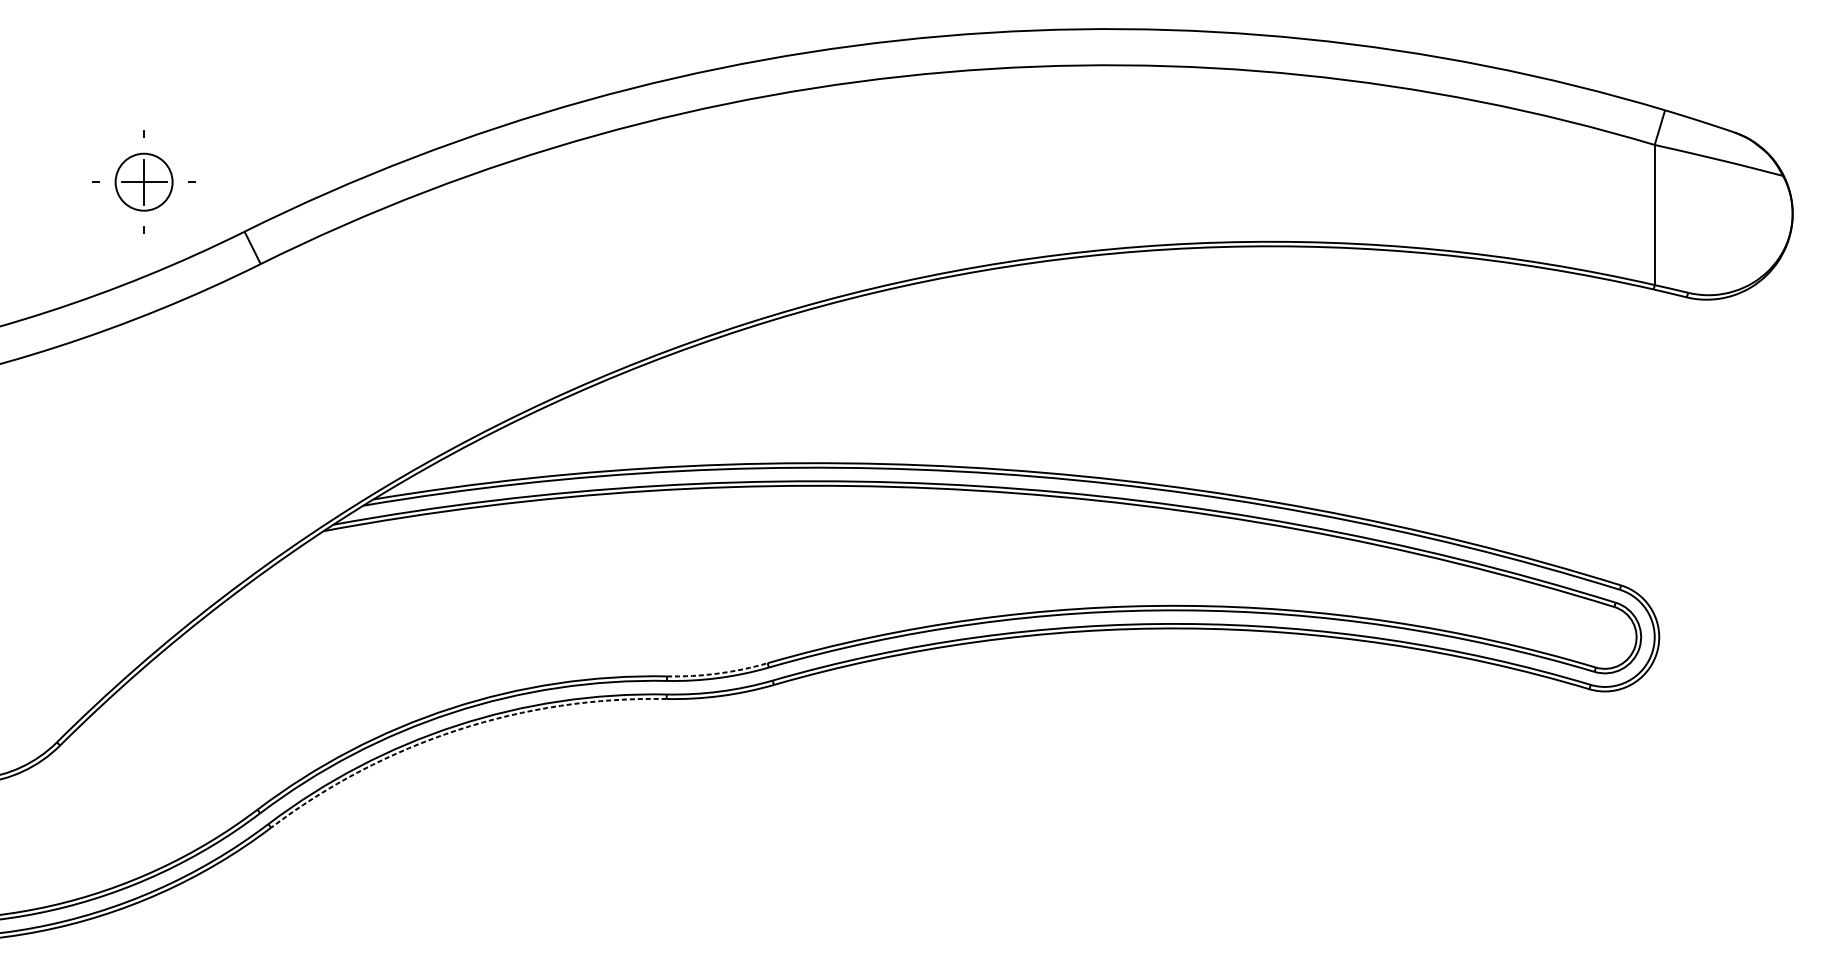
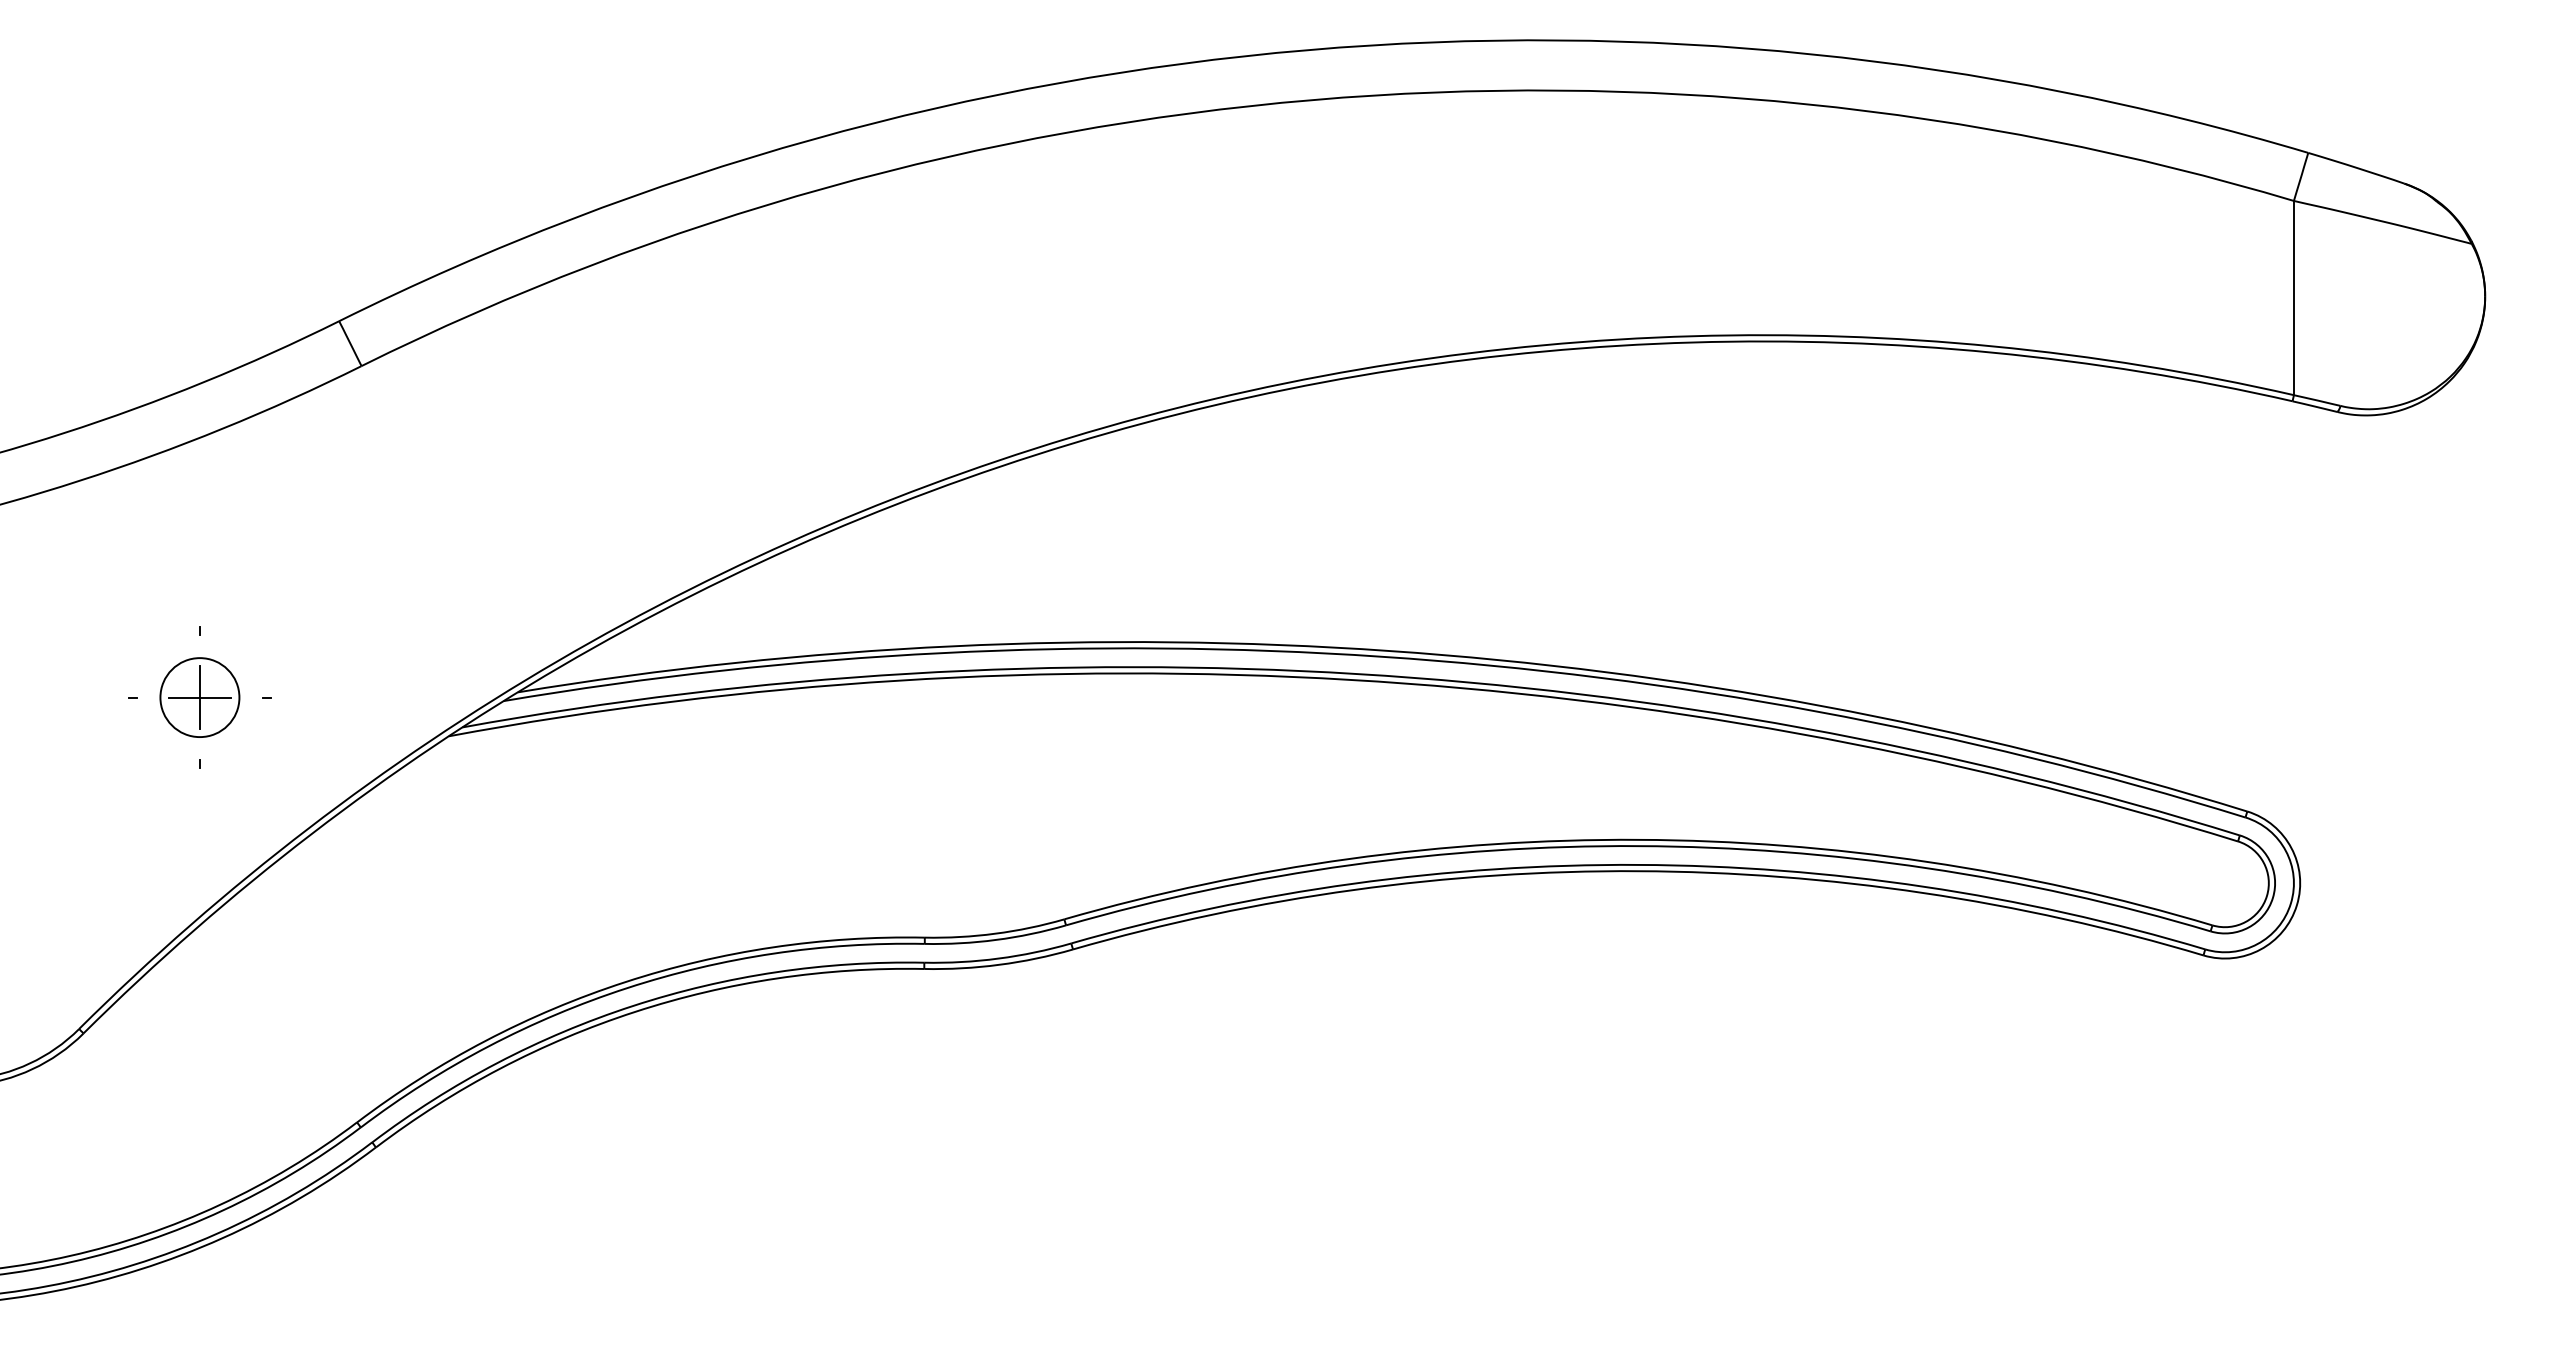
part: (143, 182) -> (199, 697), moved
arc: (718, 673) -> (995, 933), dashed -> solid
arc: (458, 729) -> (635, 1011), dashed -> solid

